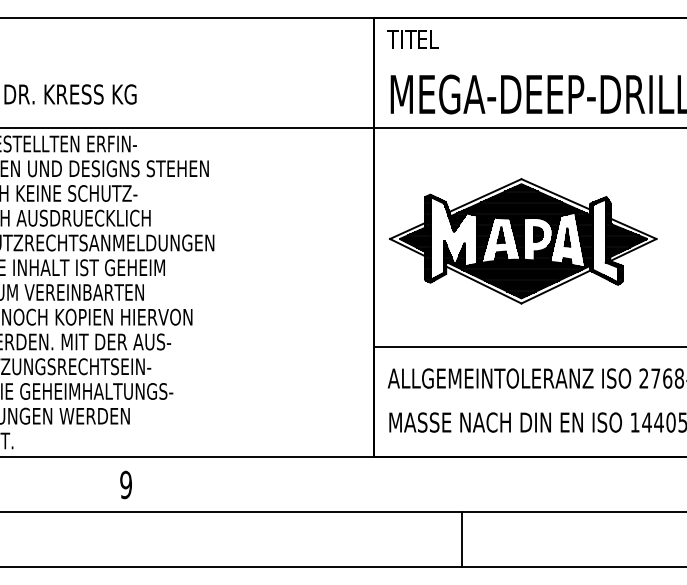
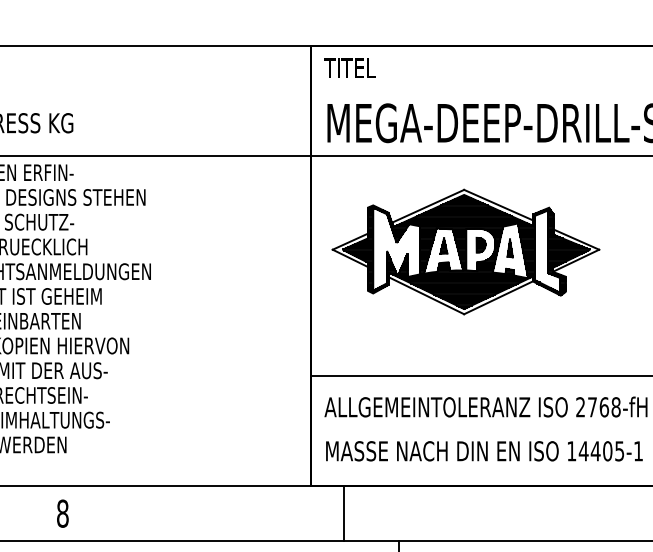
part: (523, 241) -> (466, 252), moved
line: (407, 484) -> (344, 513), added
text: (126, 485) -> (63, 514), 9 -> 8

